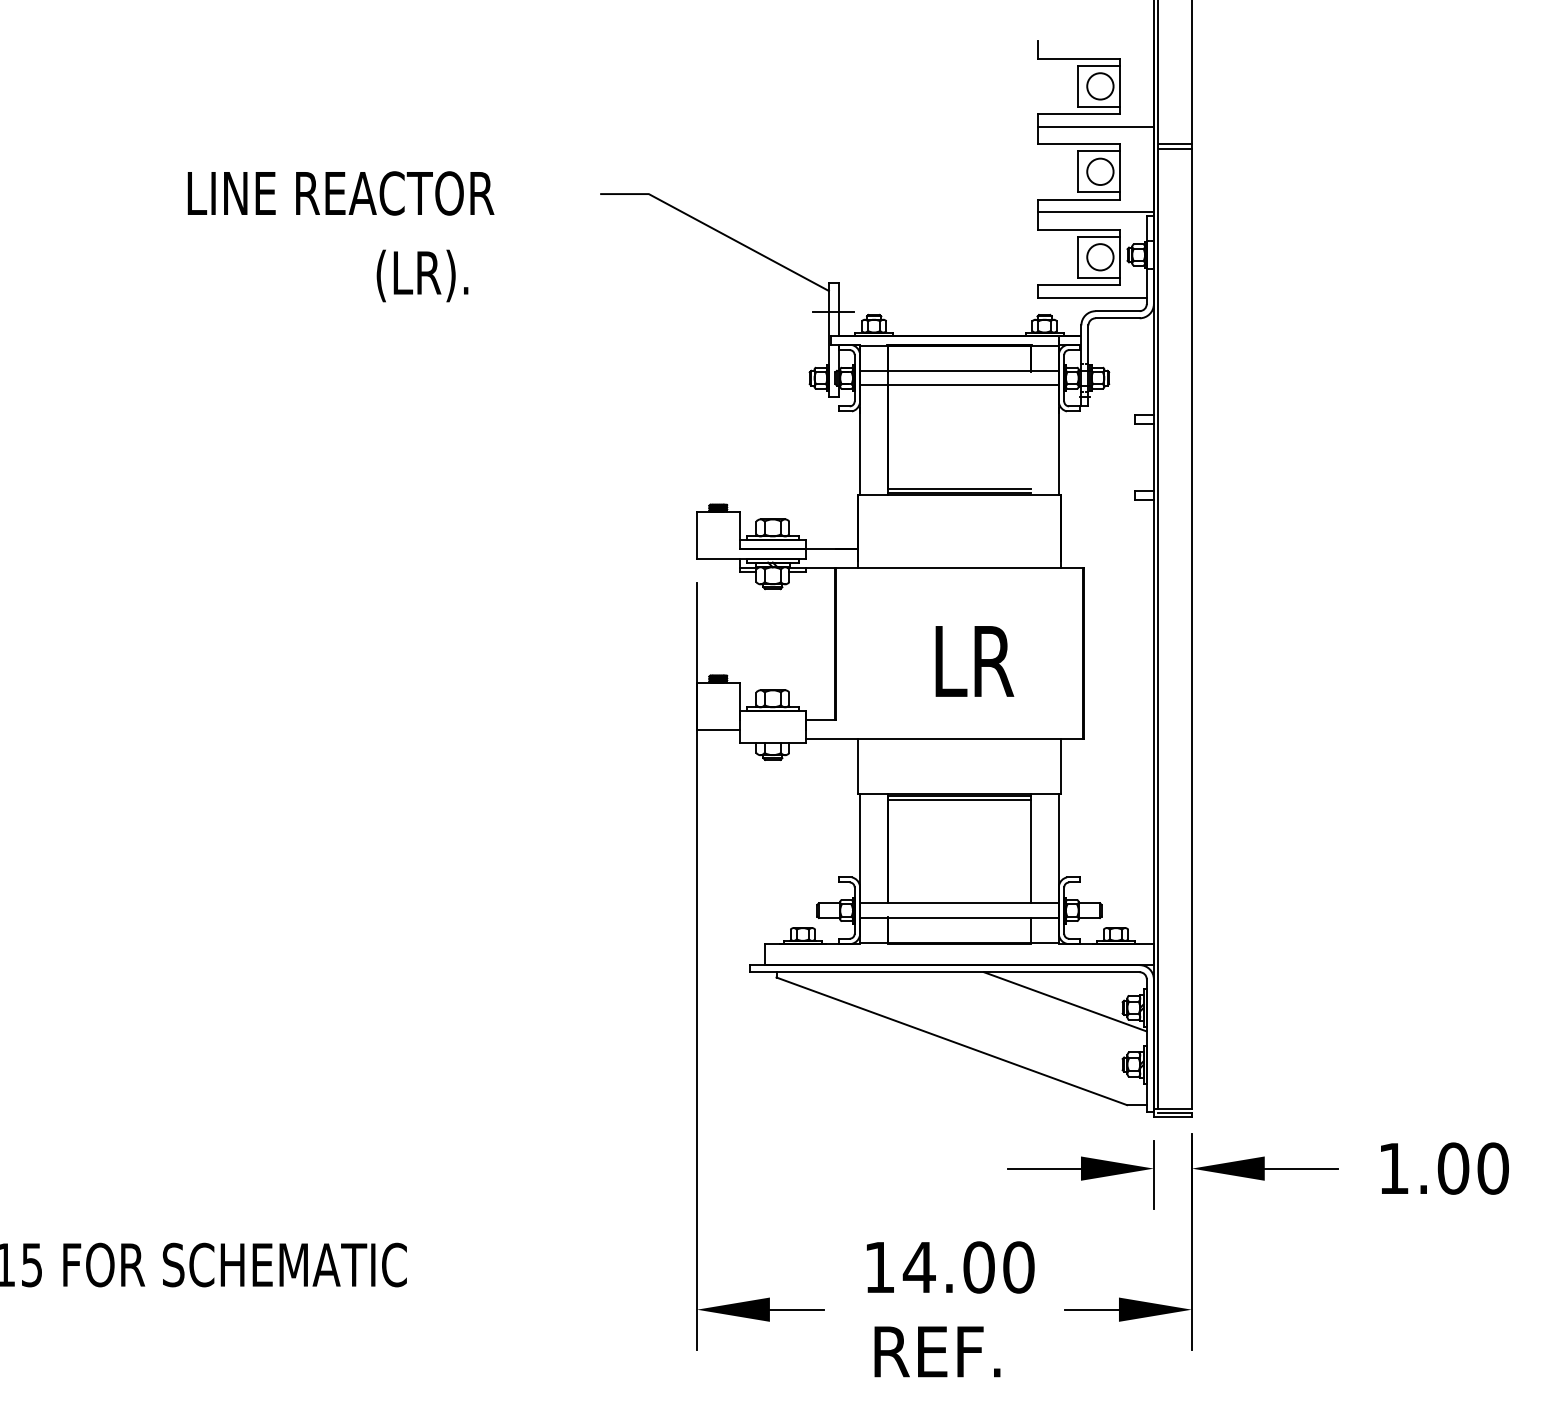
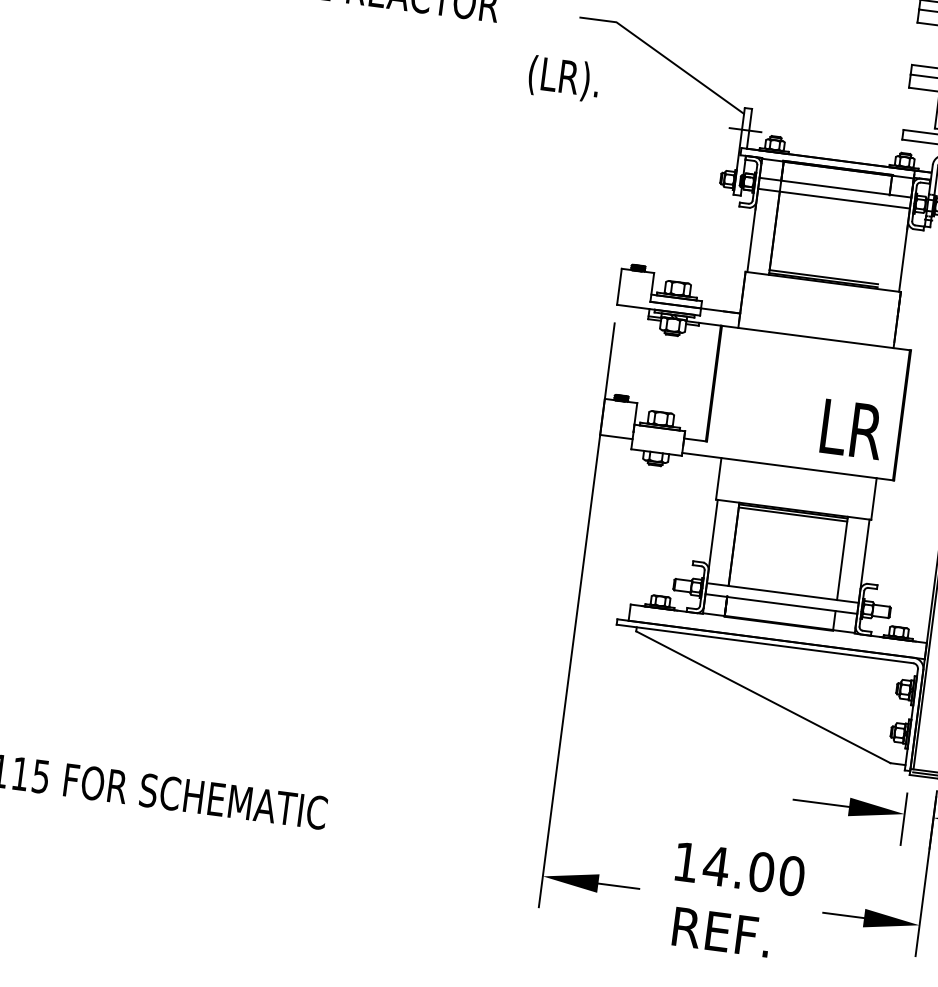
text: (422, 275) -> (564, 78), moved
text: (974, 661) -> (852, 429), moved
line: (1064, 1001) -> (853, 678), removed

